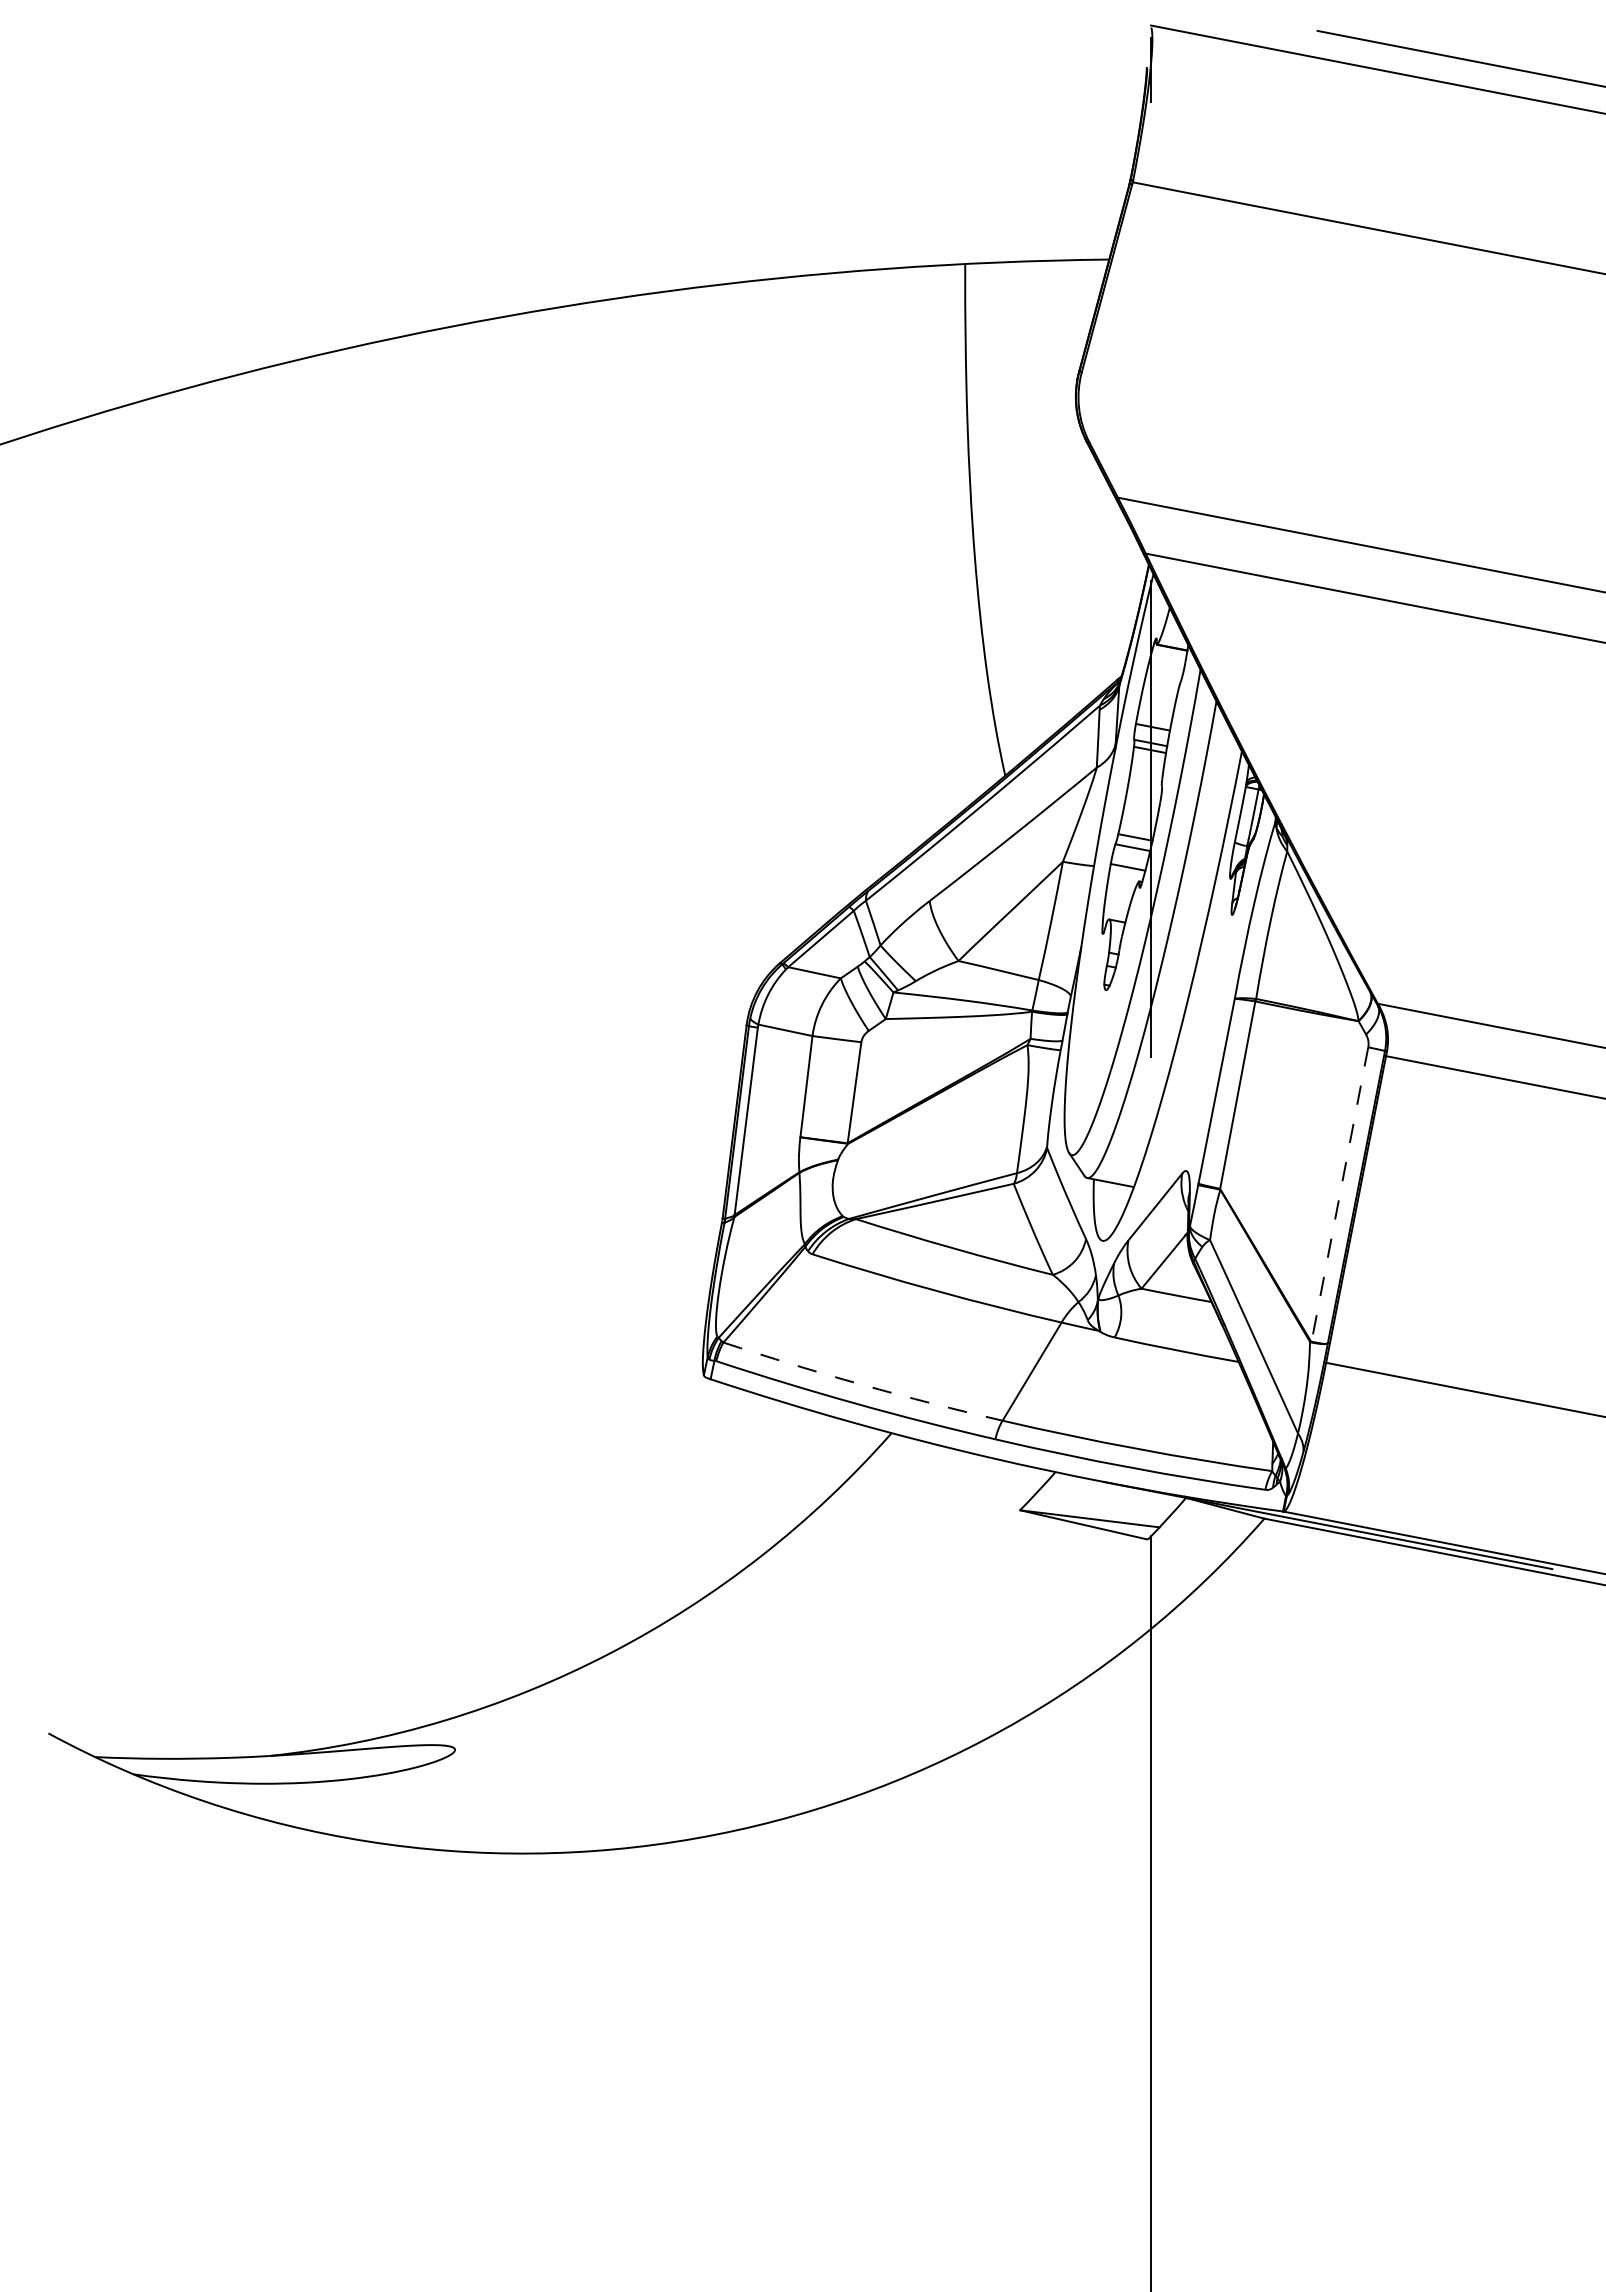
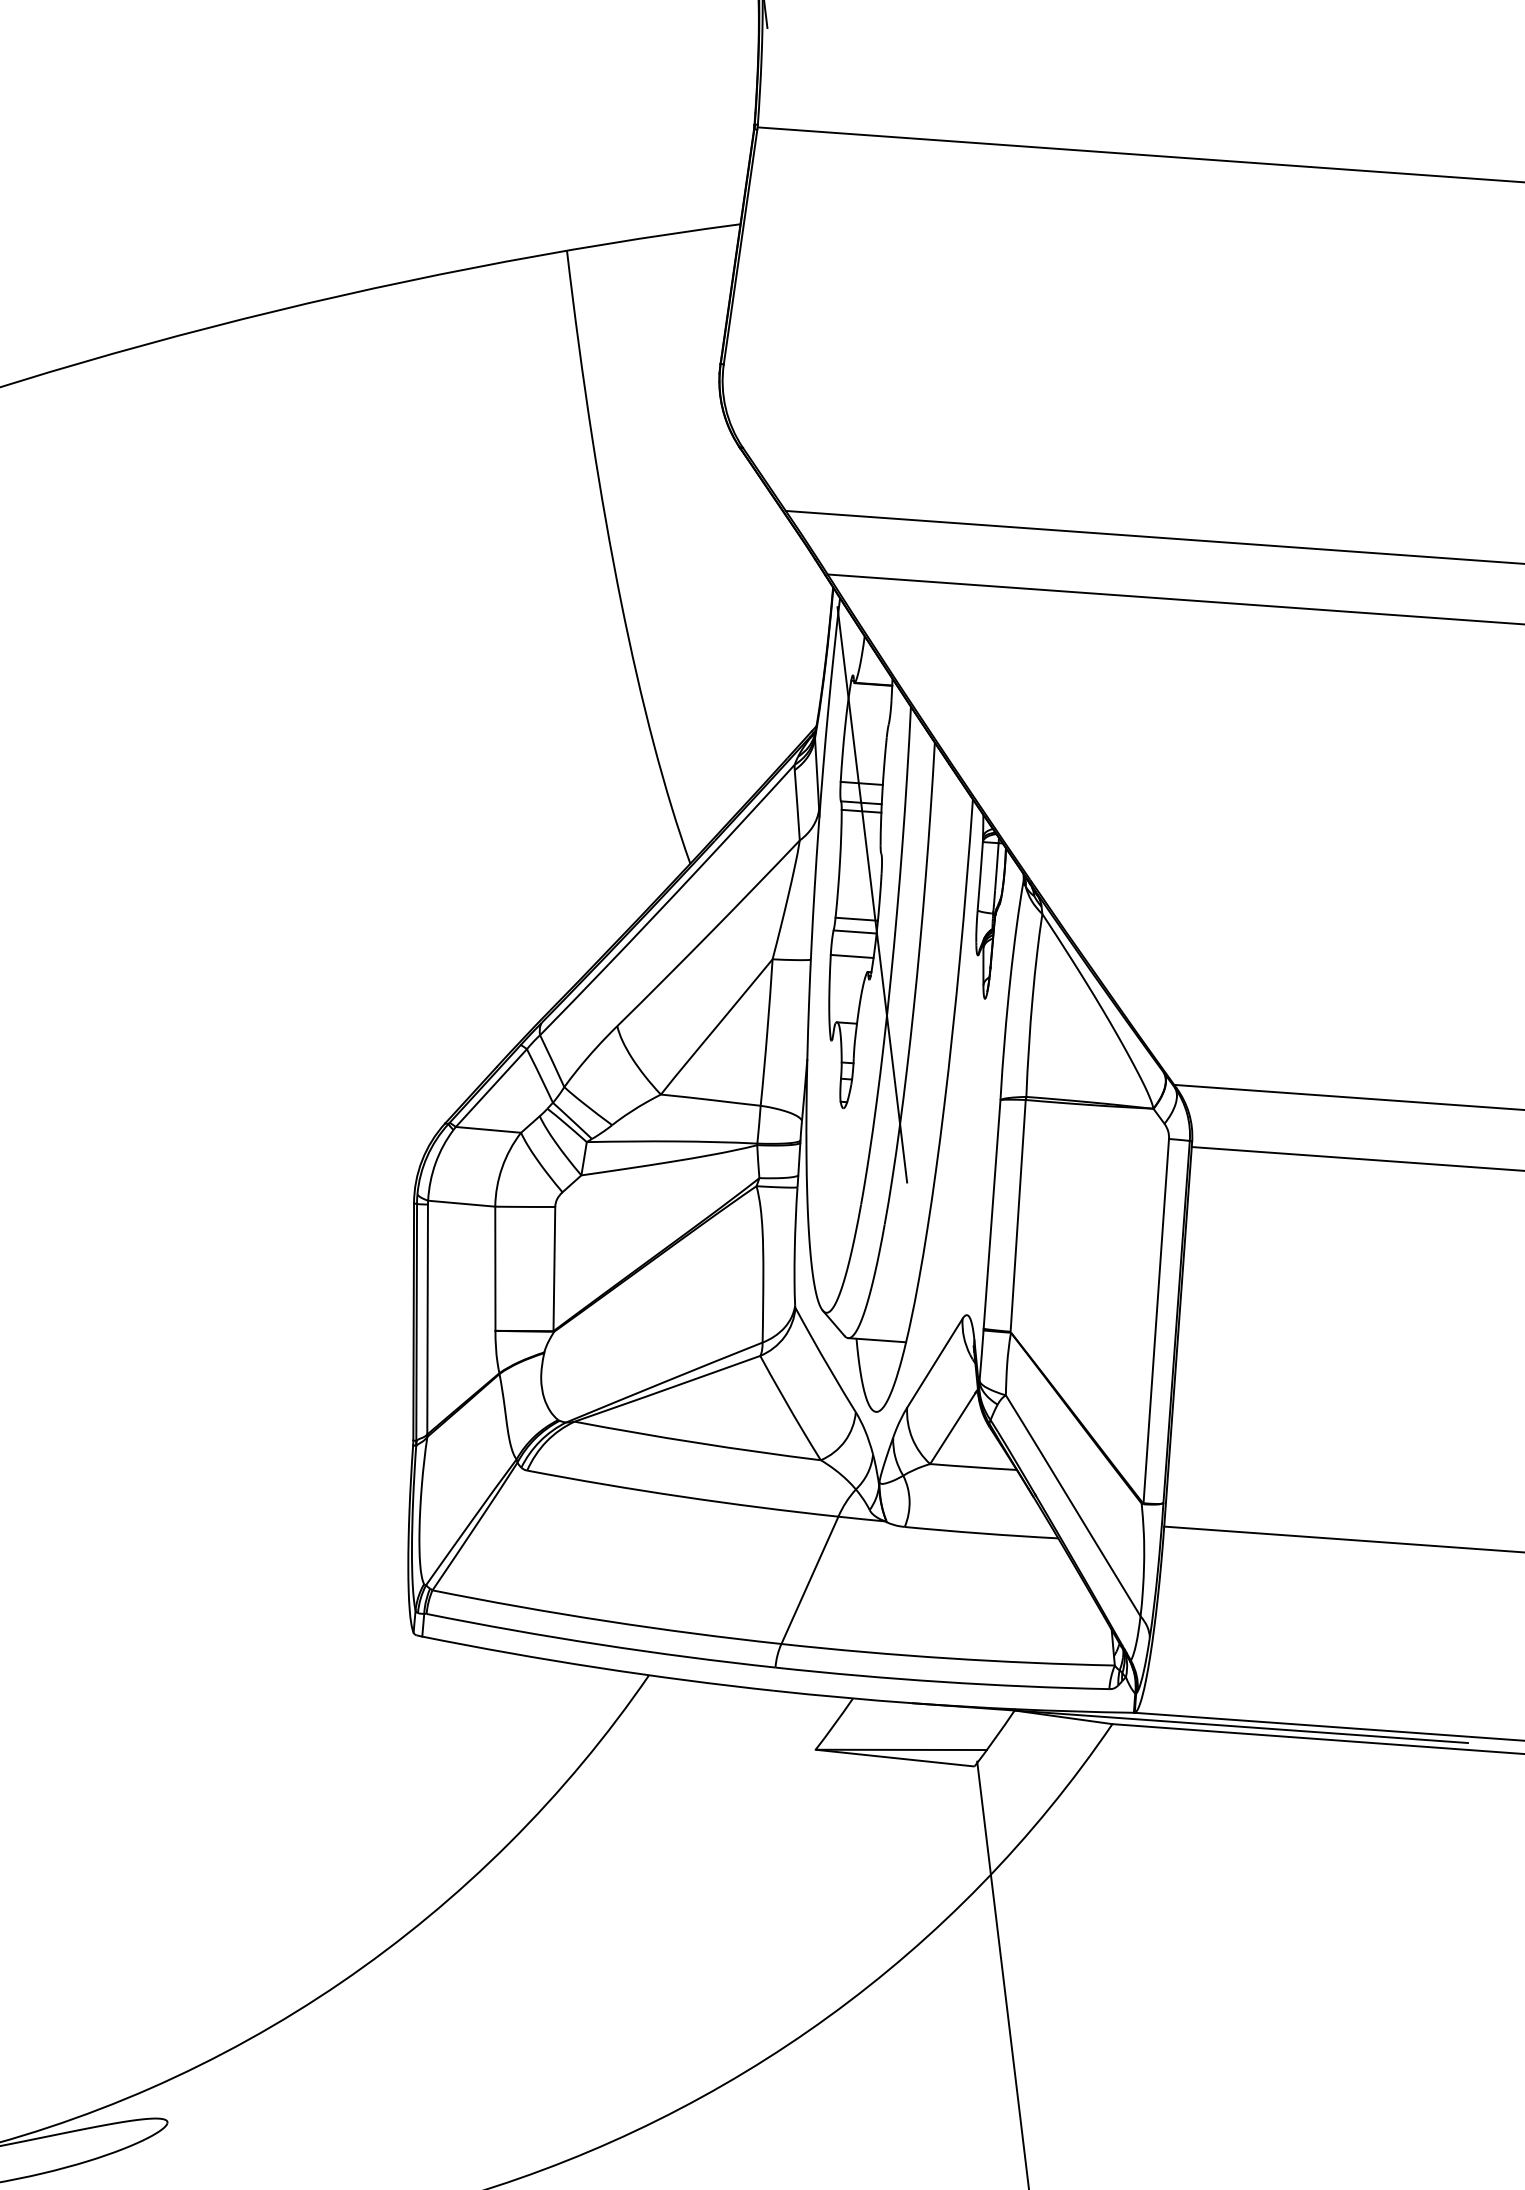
line: (1339, 1194) -> (1155, 1321), dashed -> solid
arc: (862, 1384) -> (606, 1620), dashed -> solid

